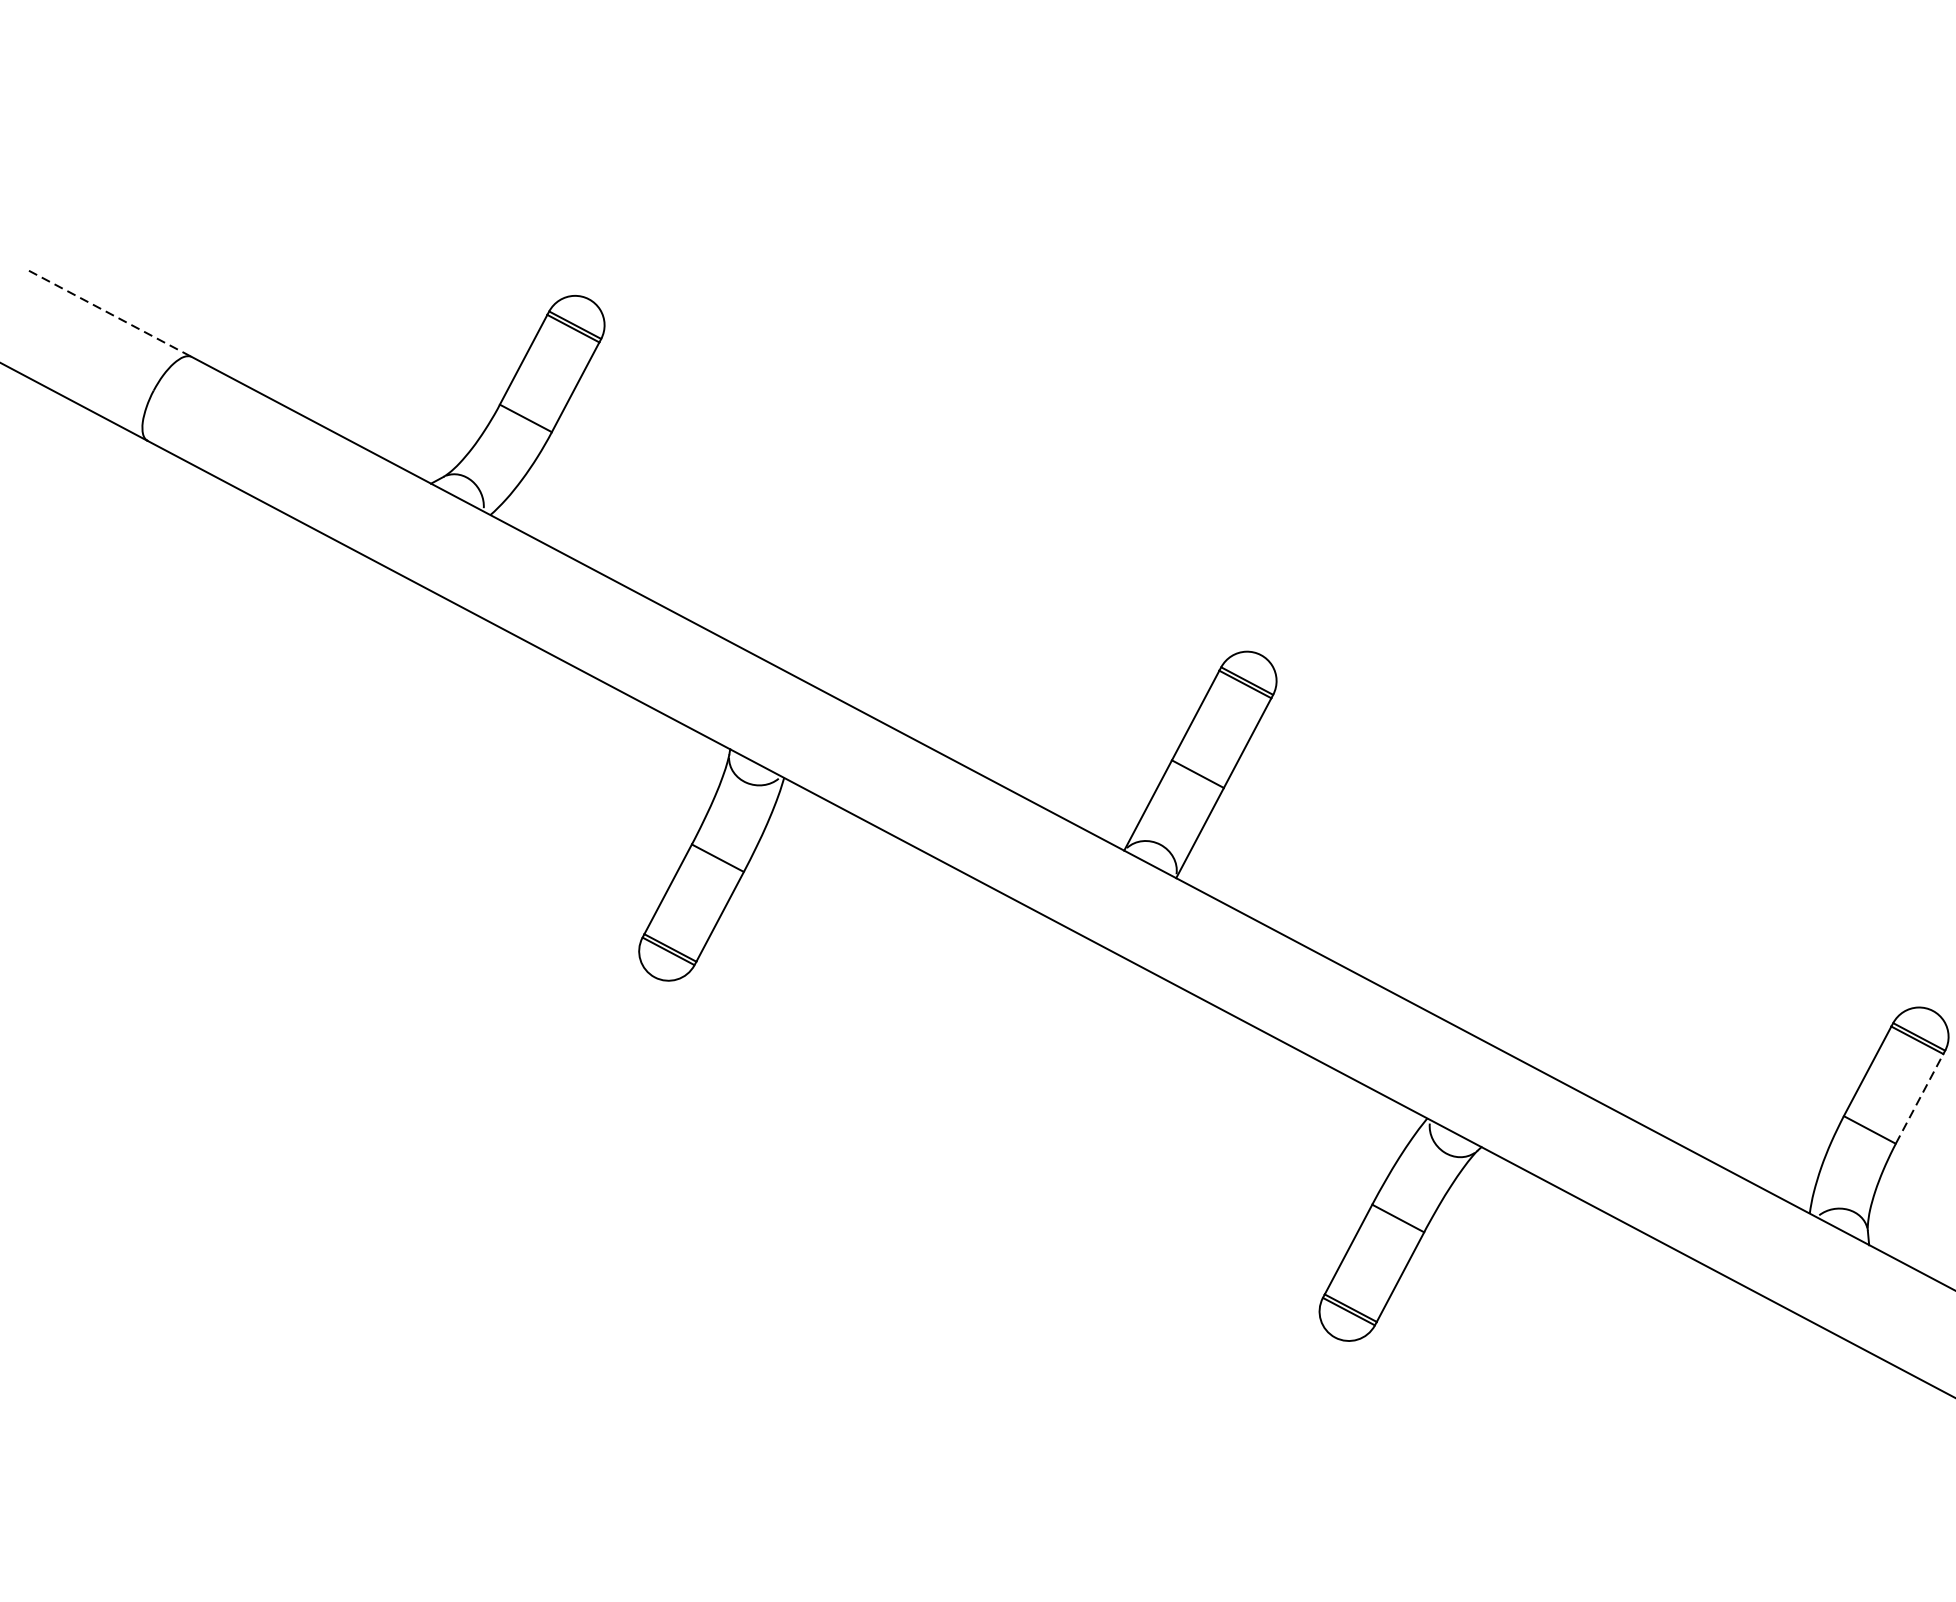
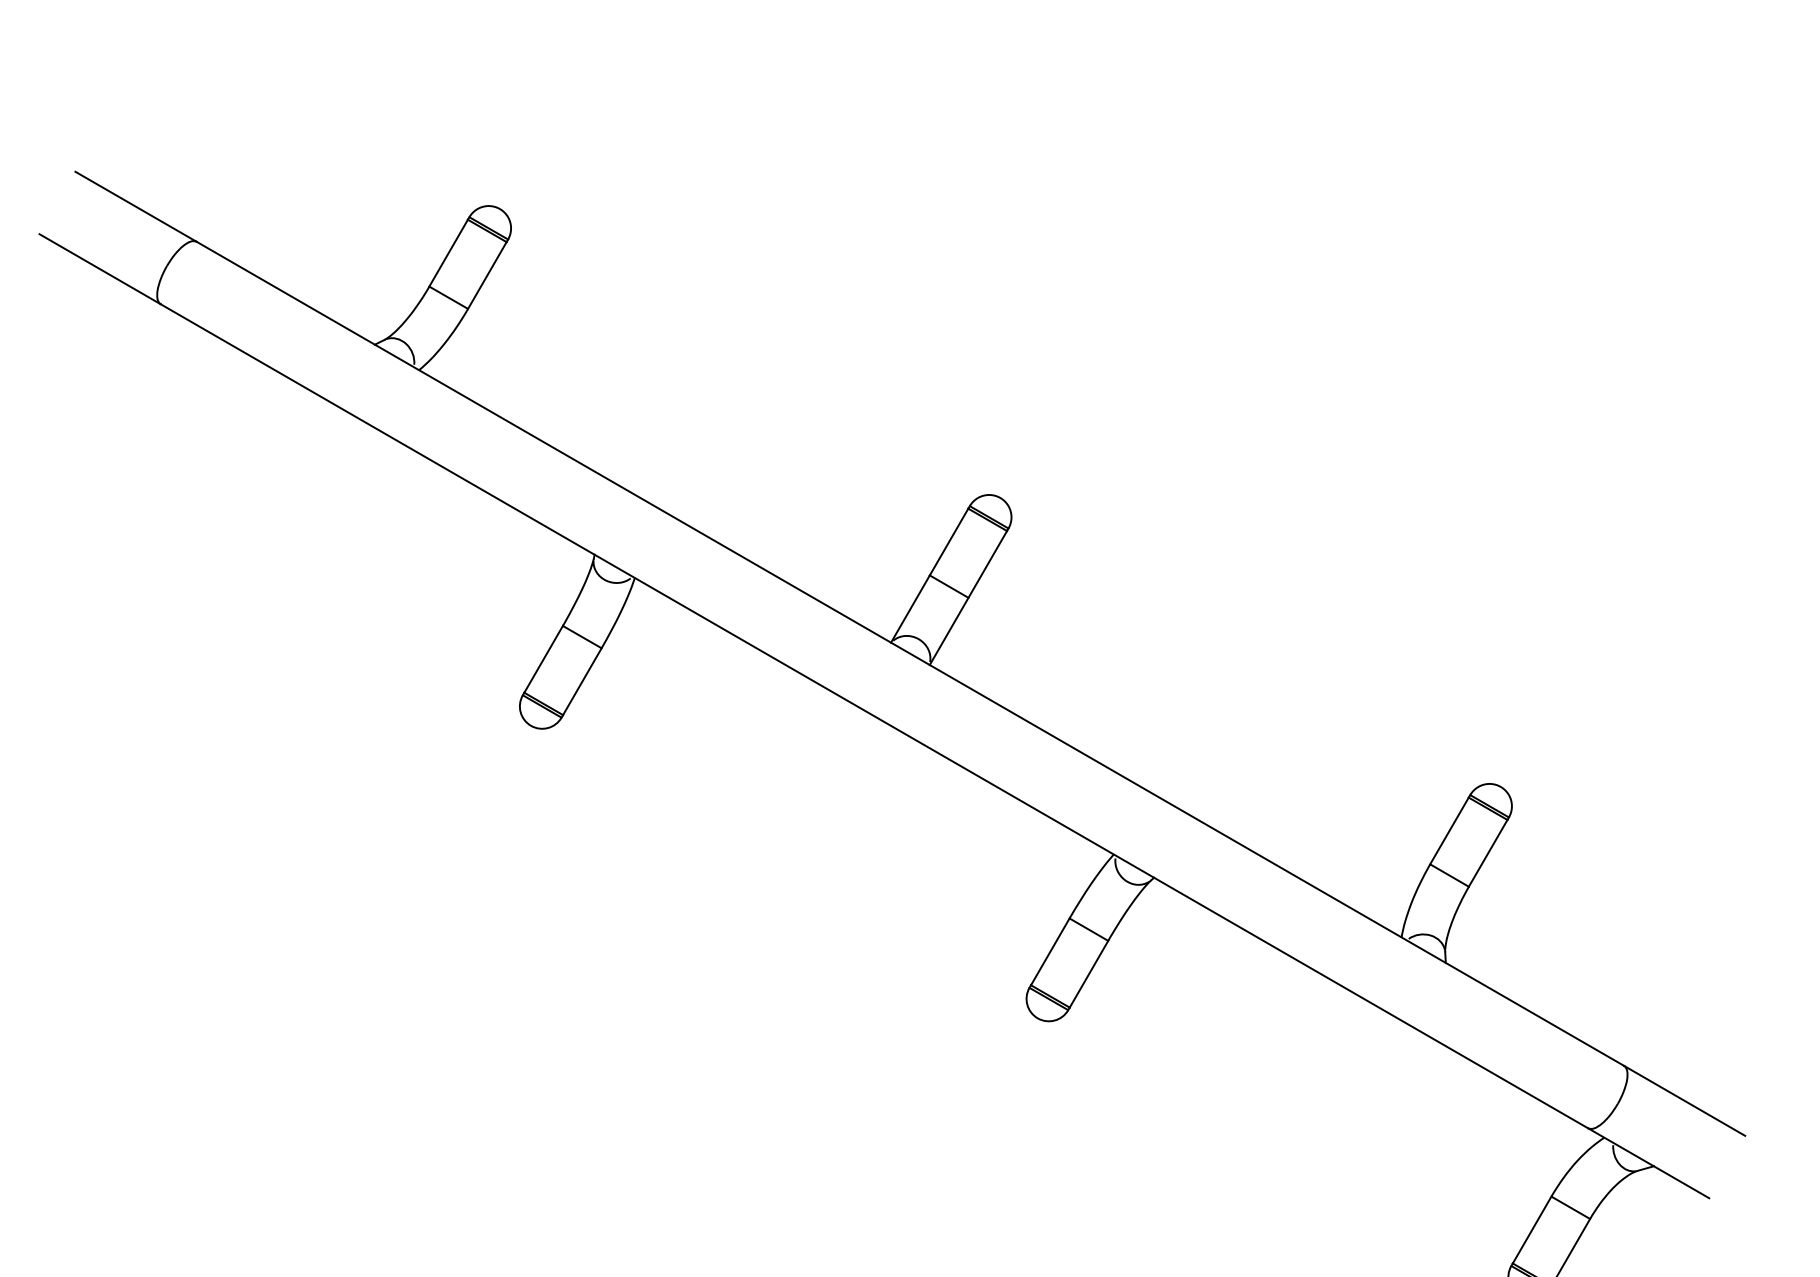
line: (110, 313) -> (136, 206), dashed -> solid
line: (1920, 1099) -> (1488, 853), dashed -> solid

